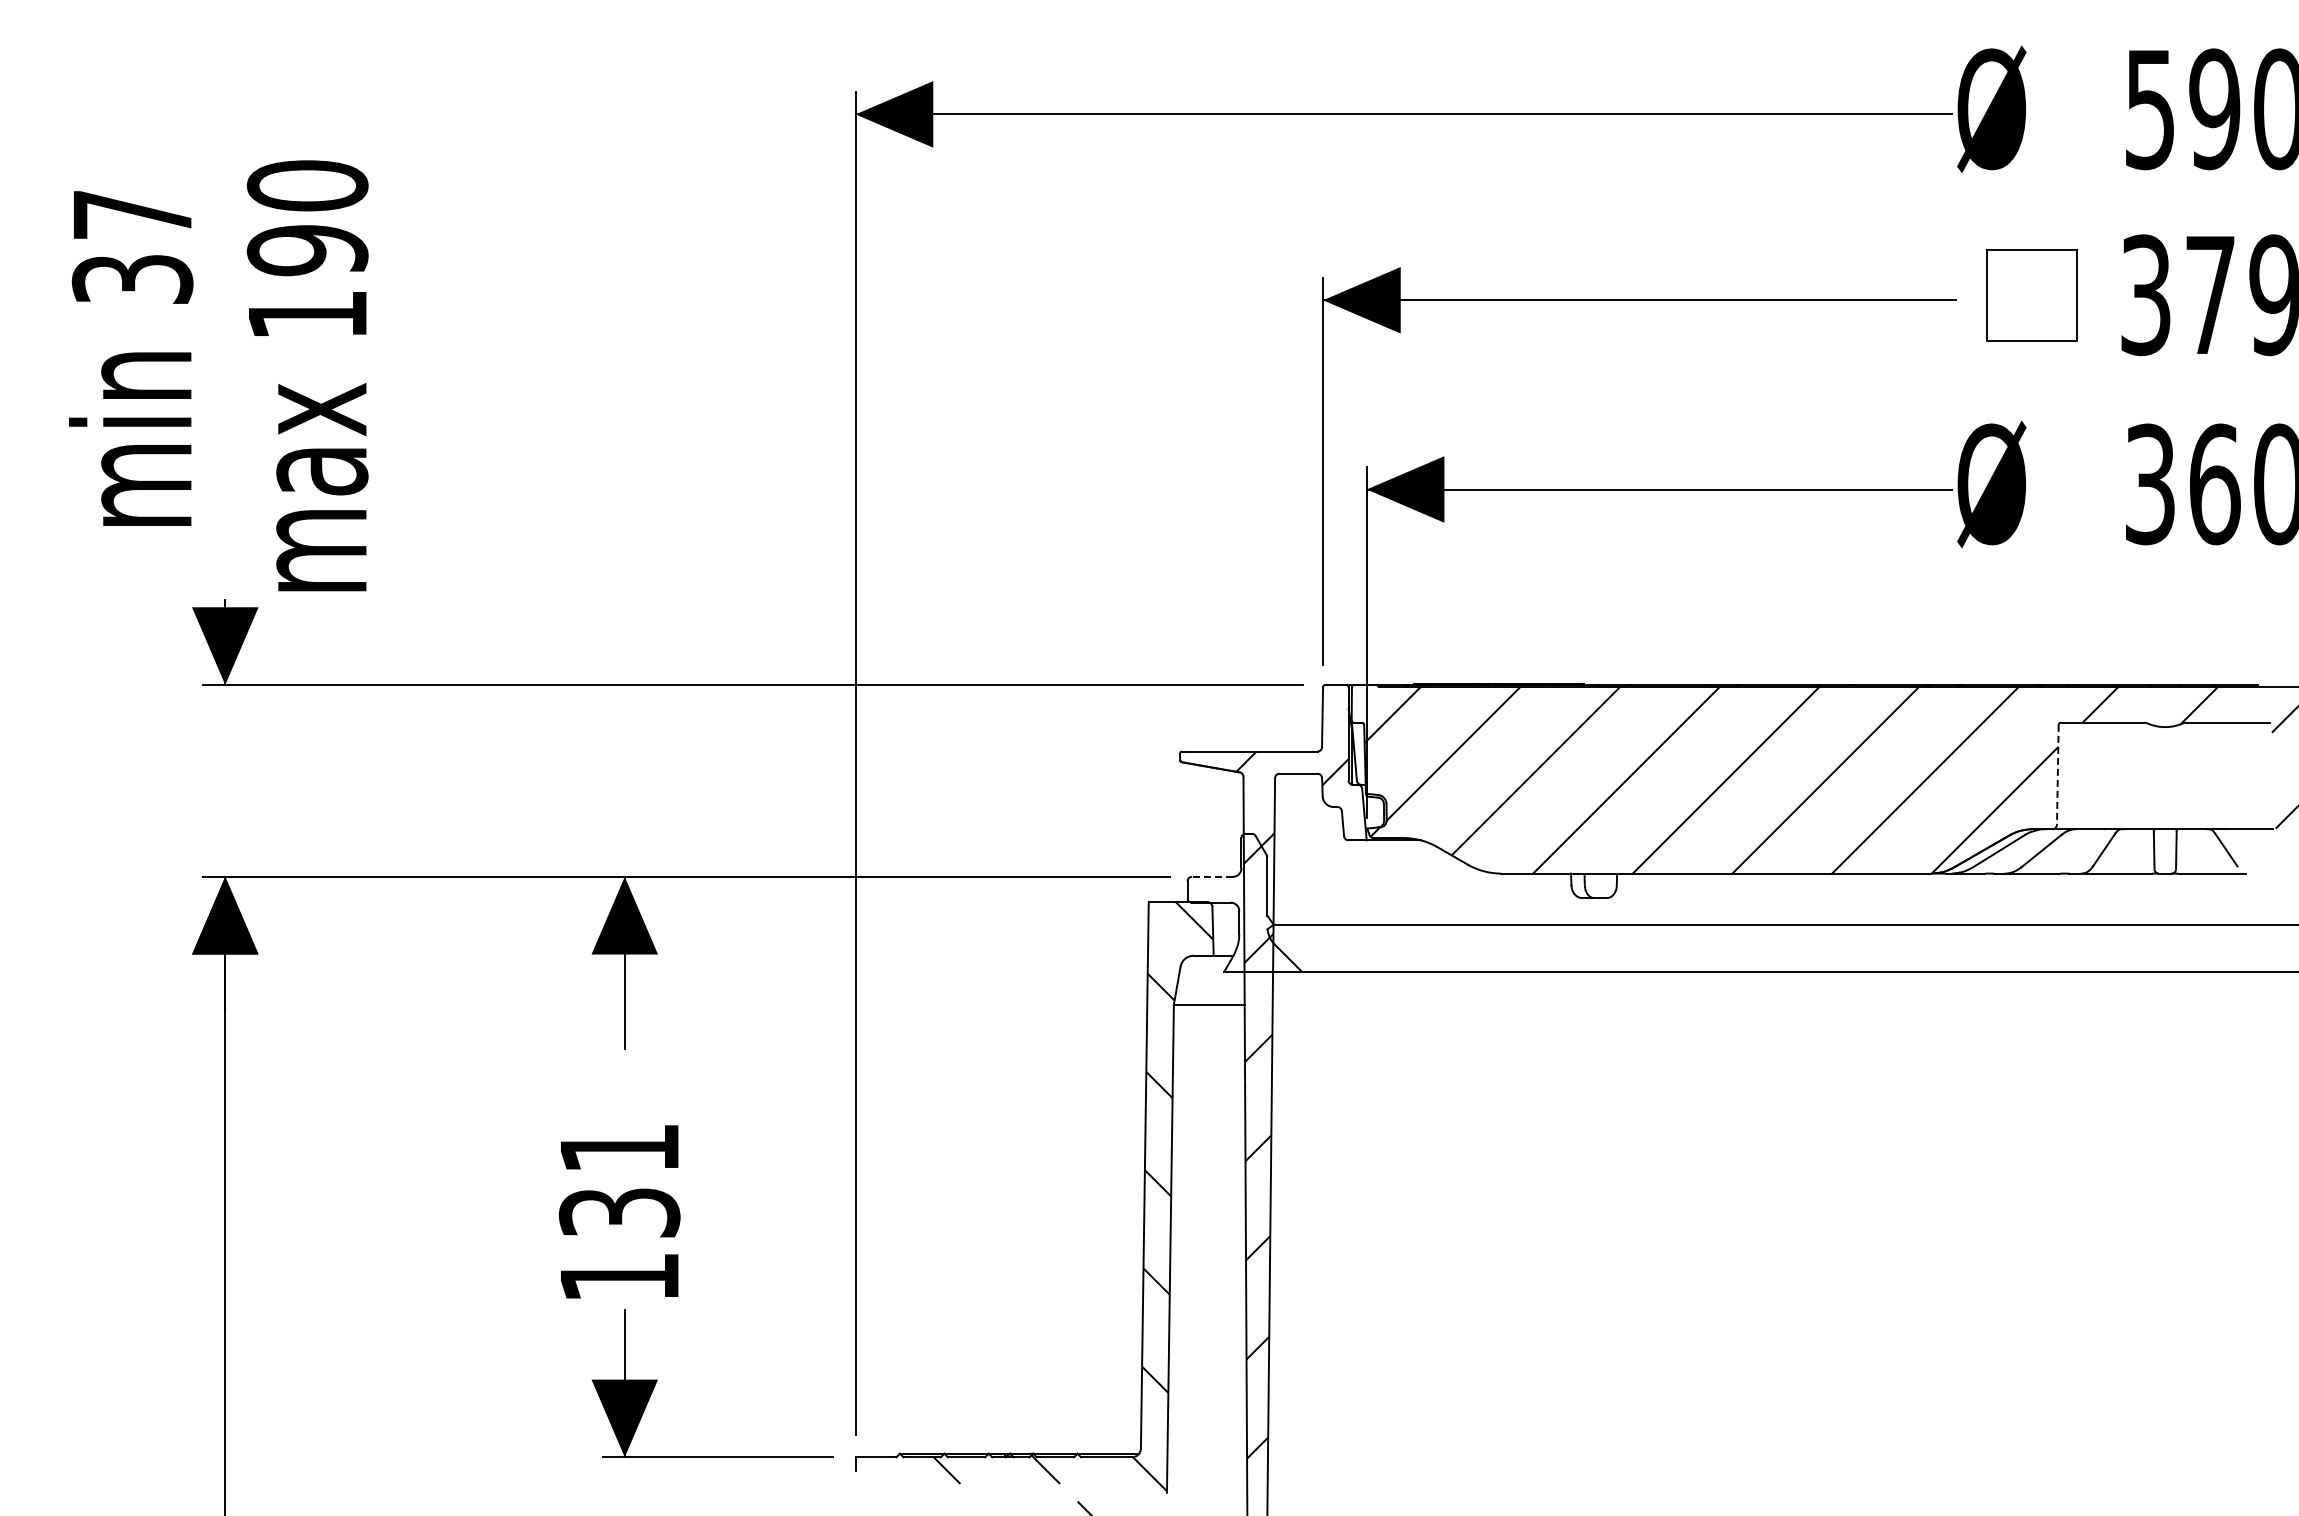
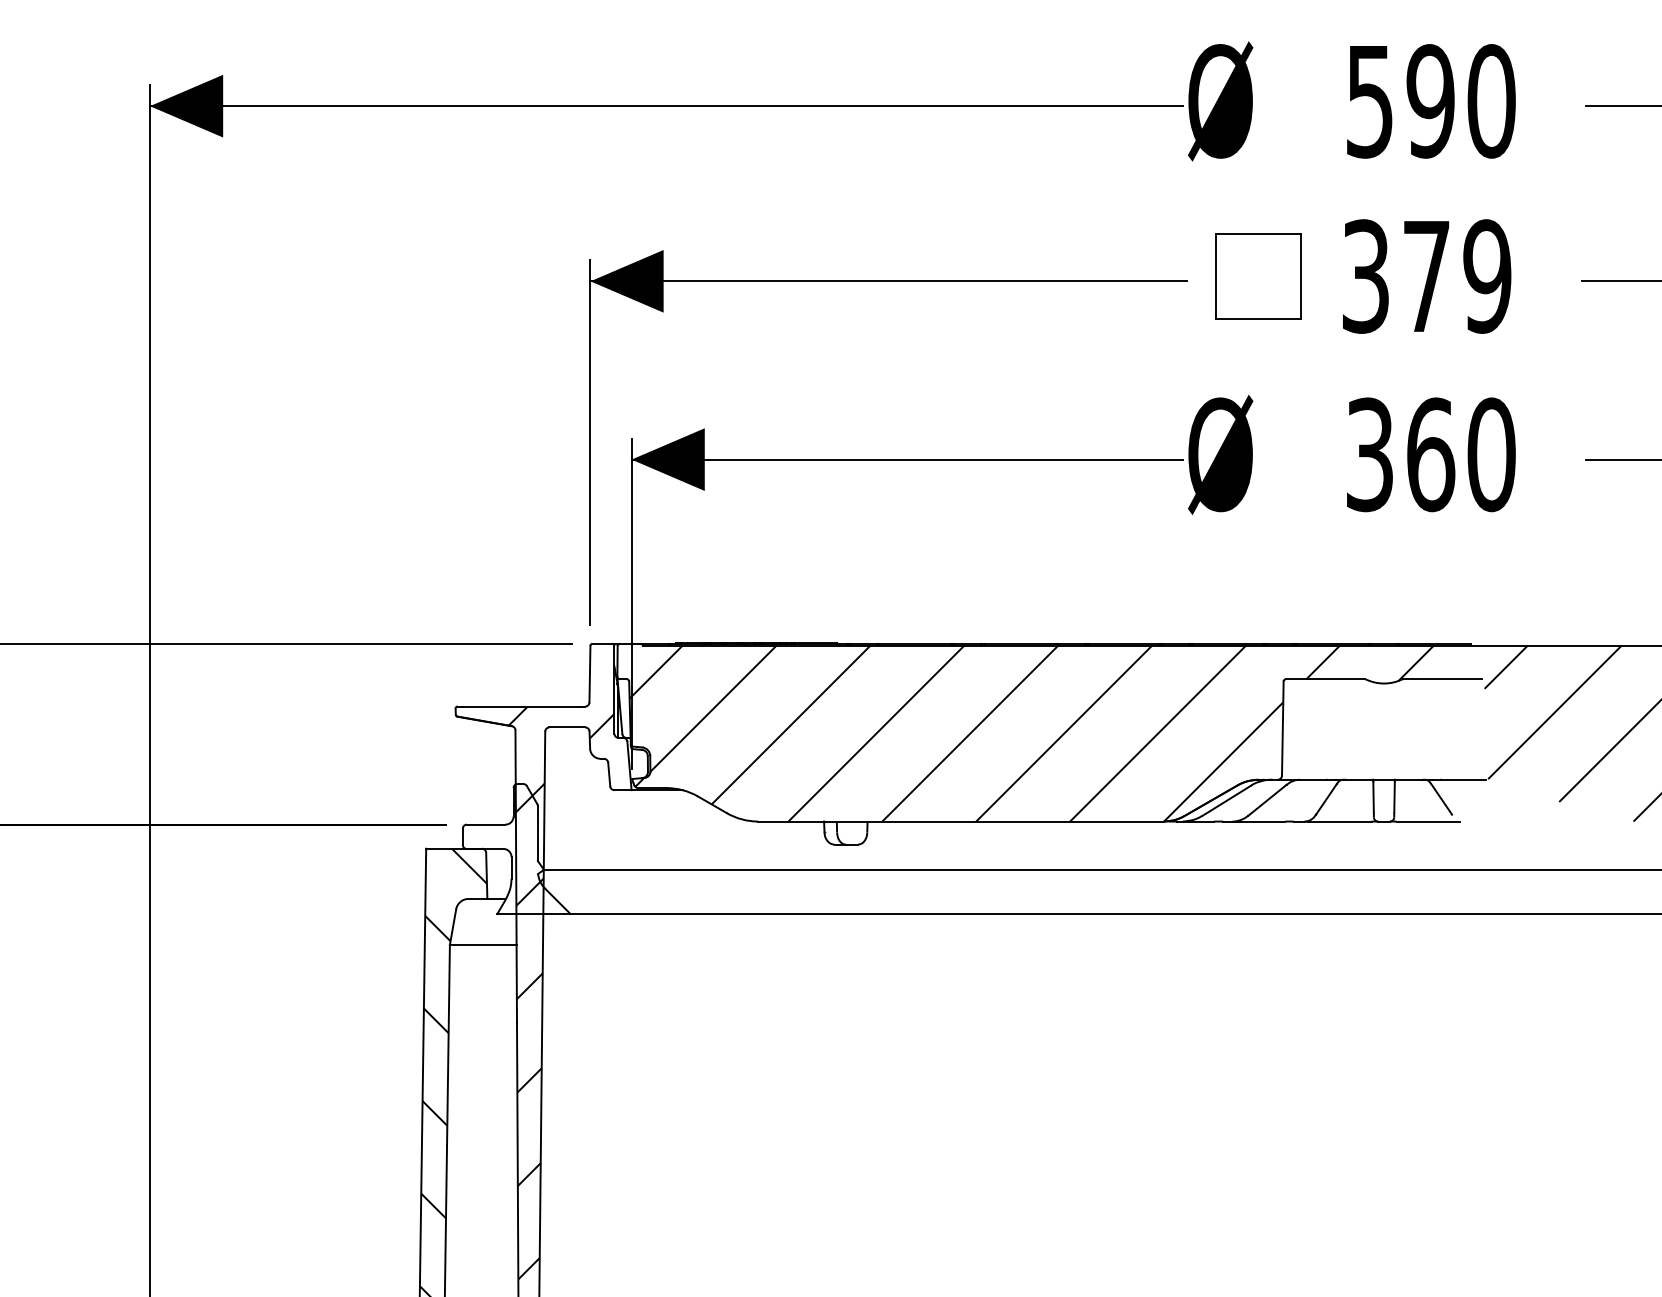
line: (2057, 775) -> (1282, 729), dashed -> solid
line: (1211, 876) -> (485, 824), dashed -> solid

